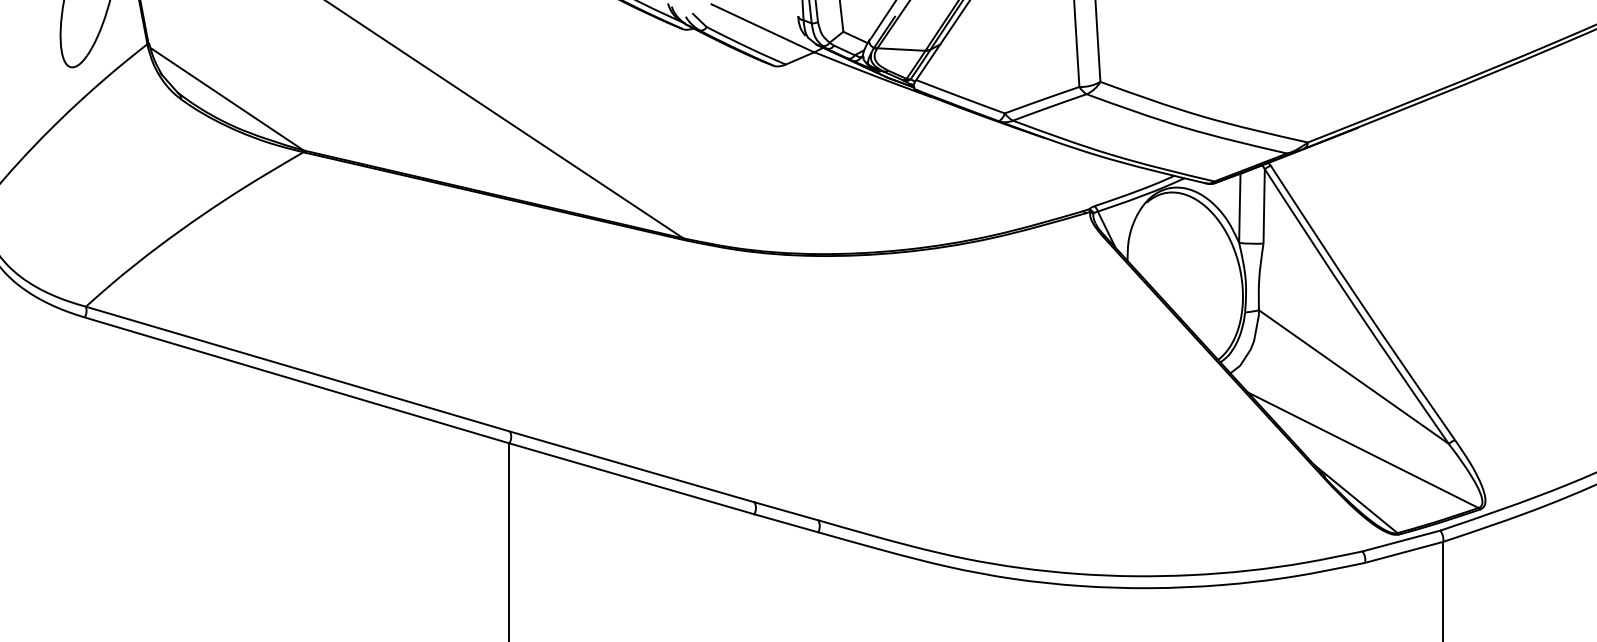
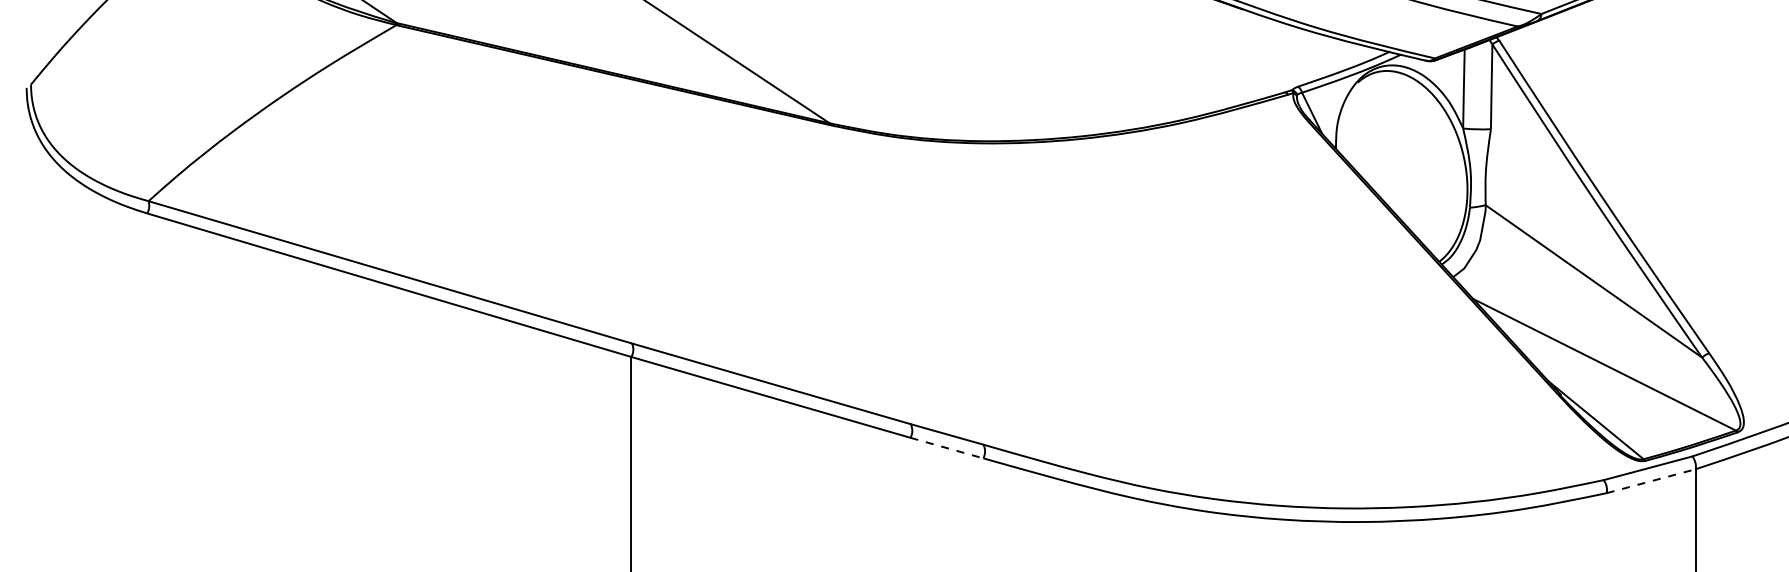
line: (786, 523) -> (947, 448), solid -> dashed
line: (1404, 552) -> (1651, 481), solid -> dashed

